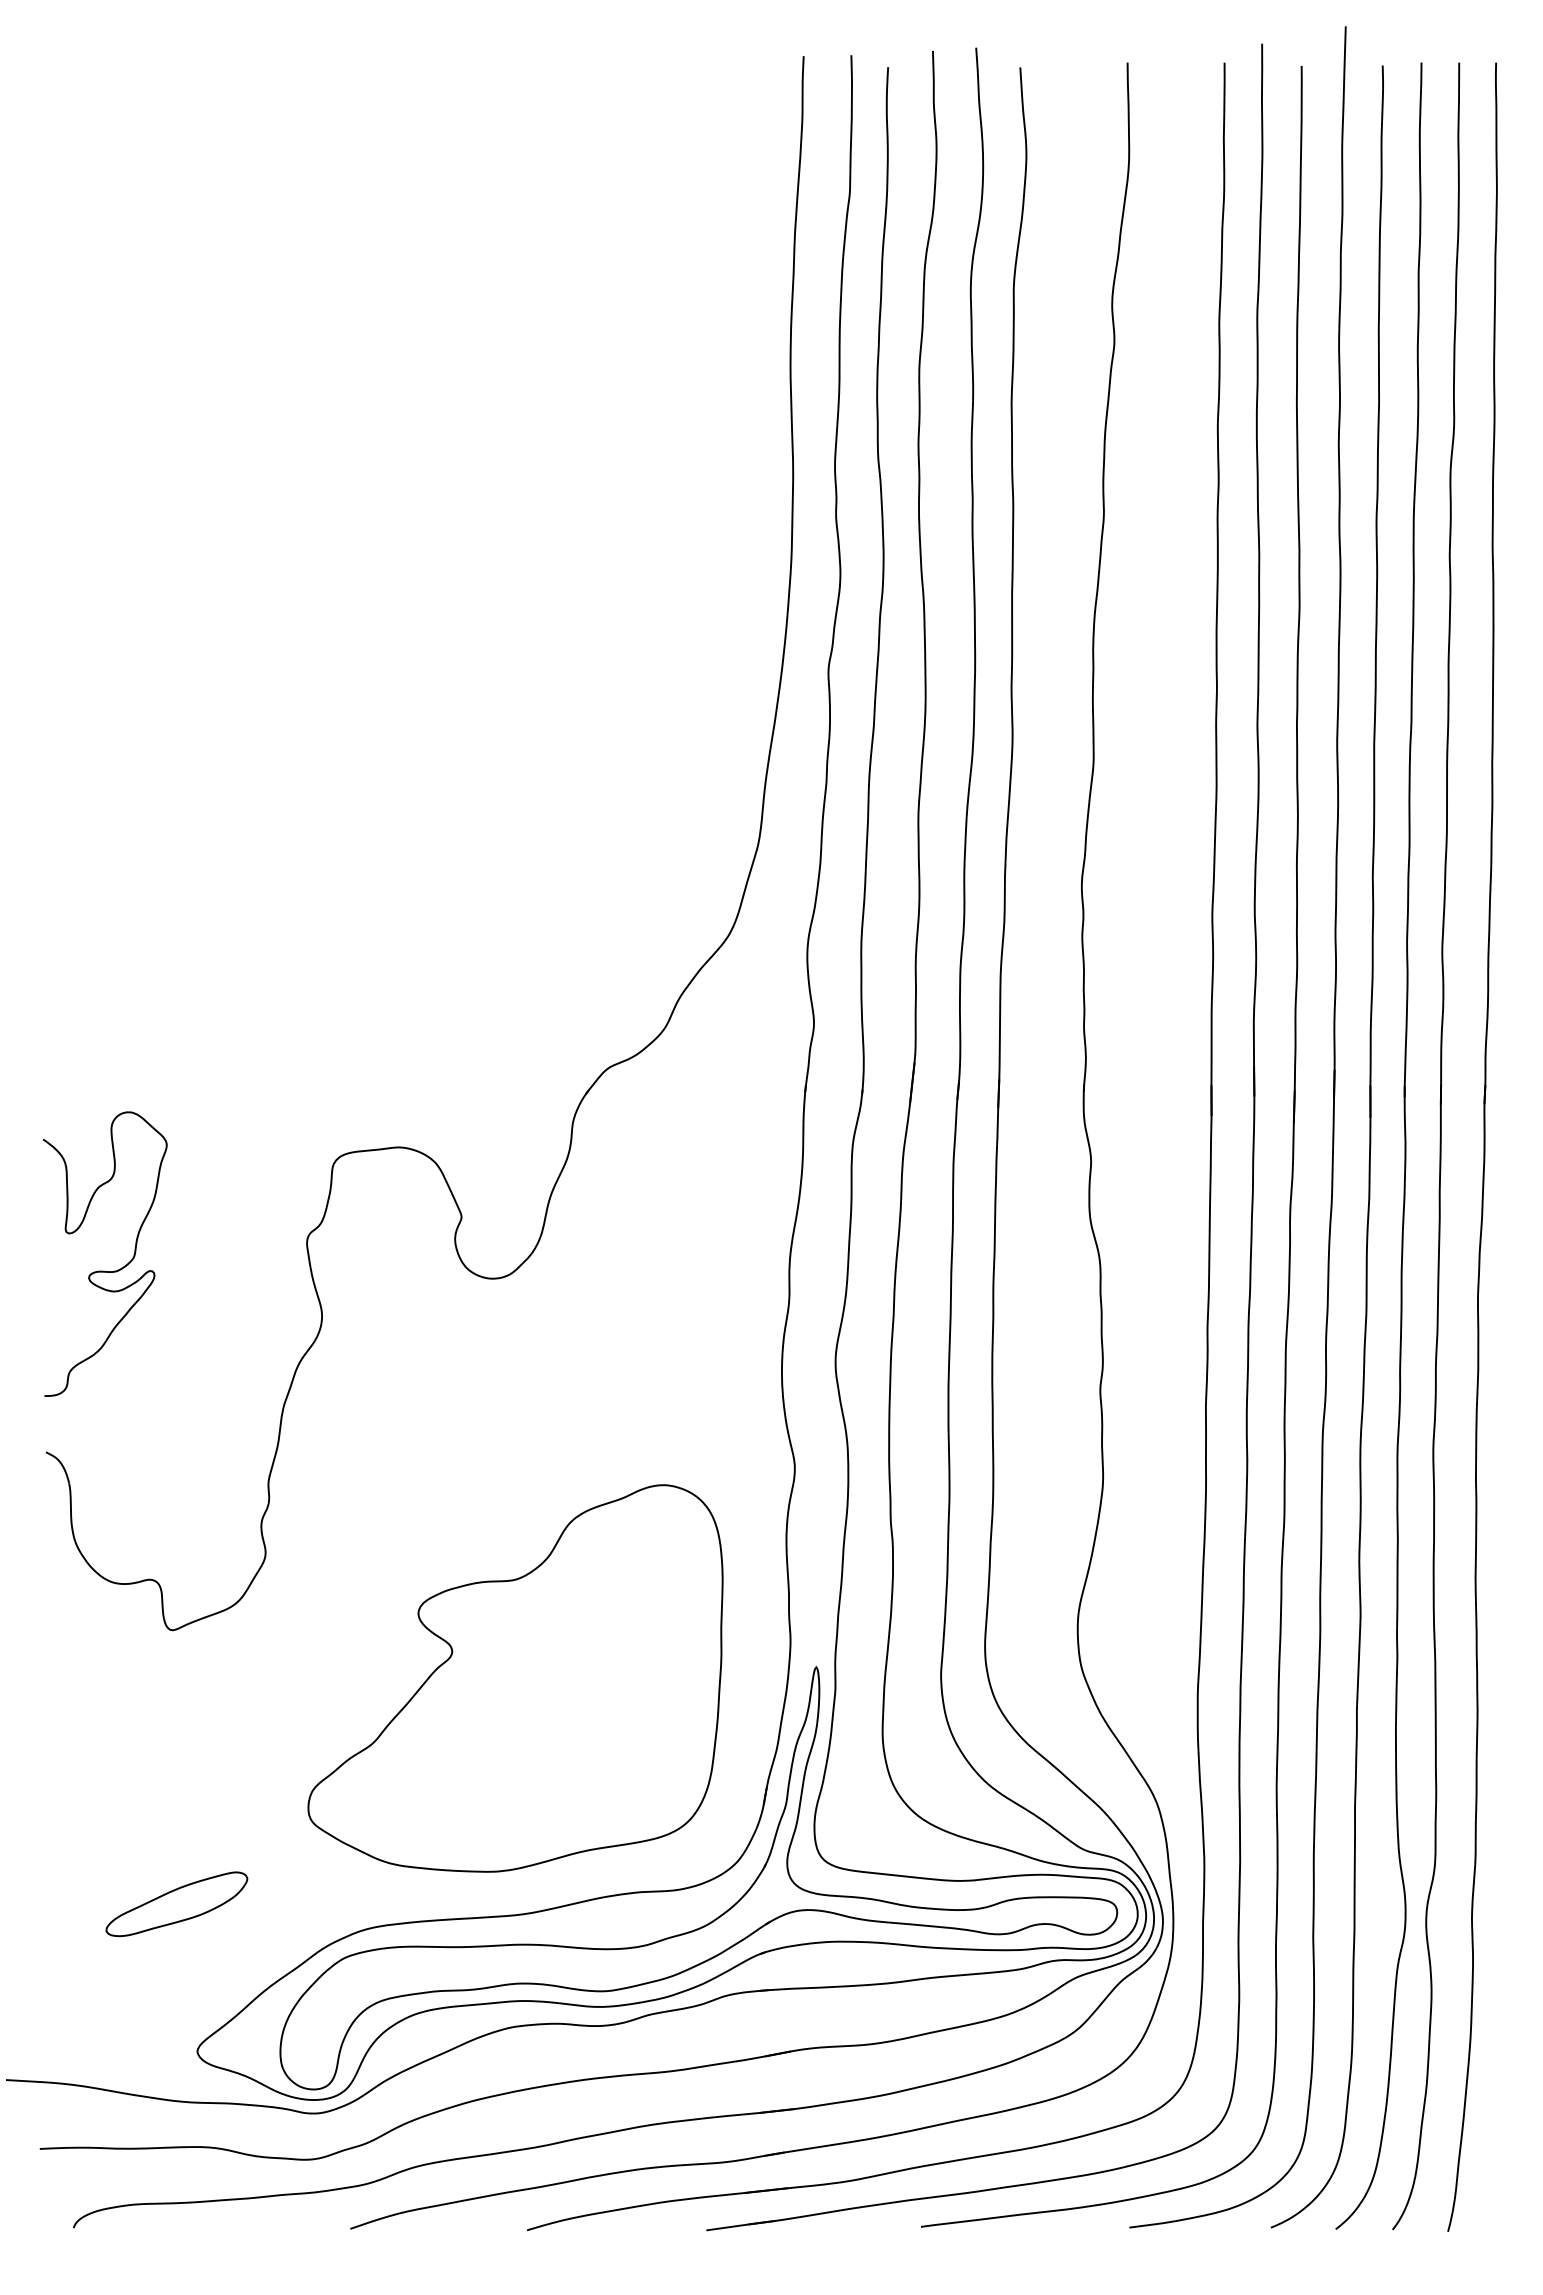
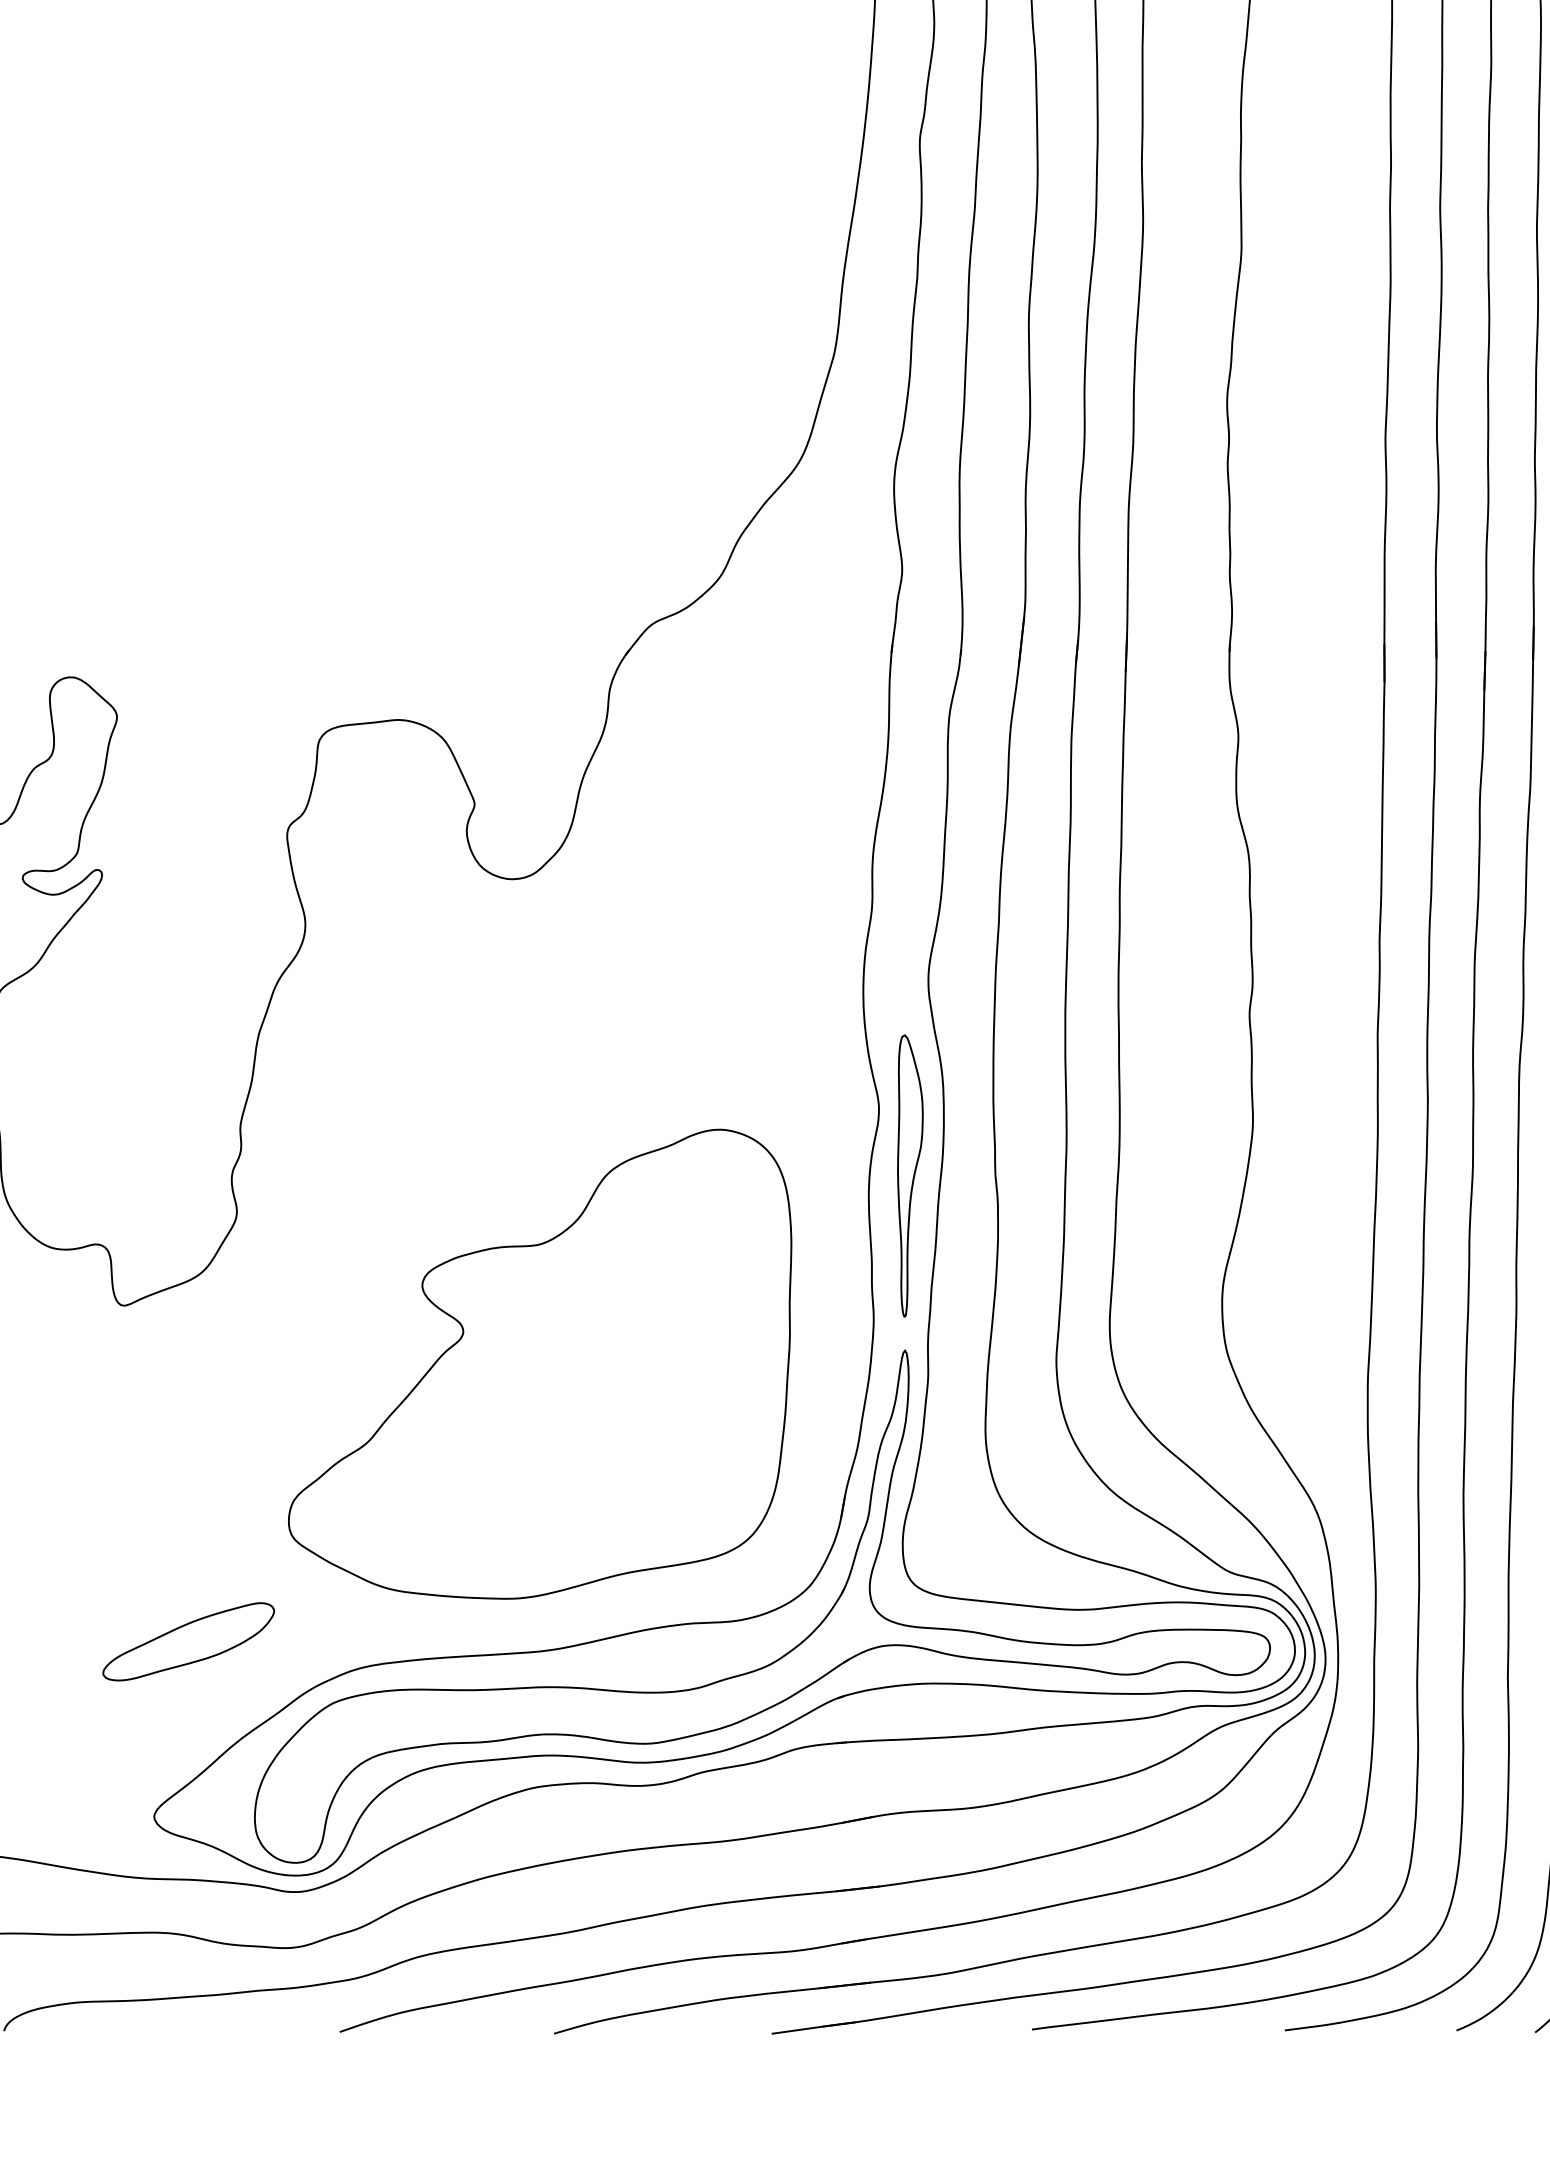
part: (820, 1522) -> (910, 1174), added
part: (176, 1904) -> (188, 1642), moved

